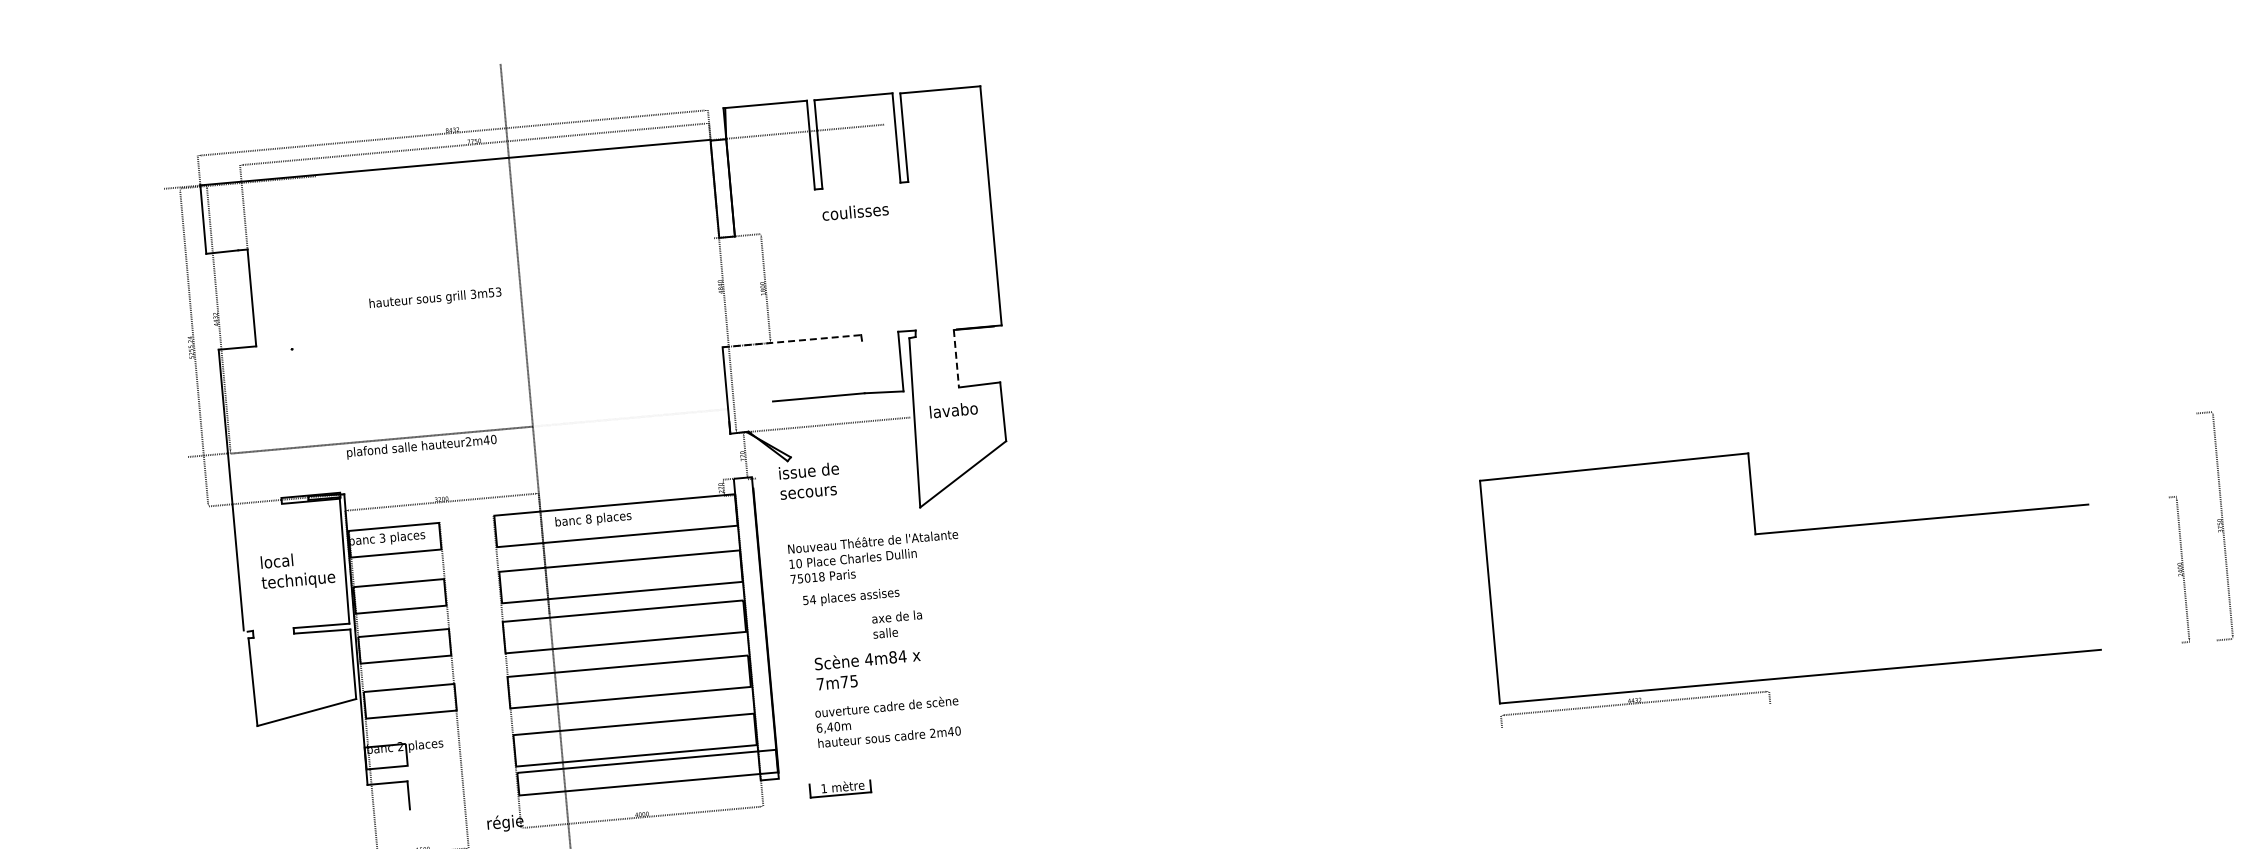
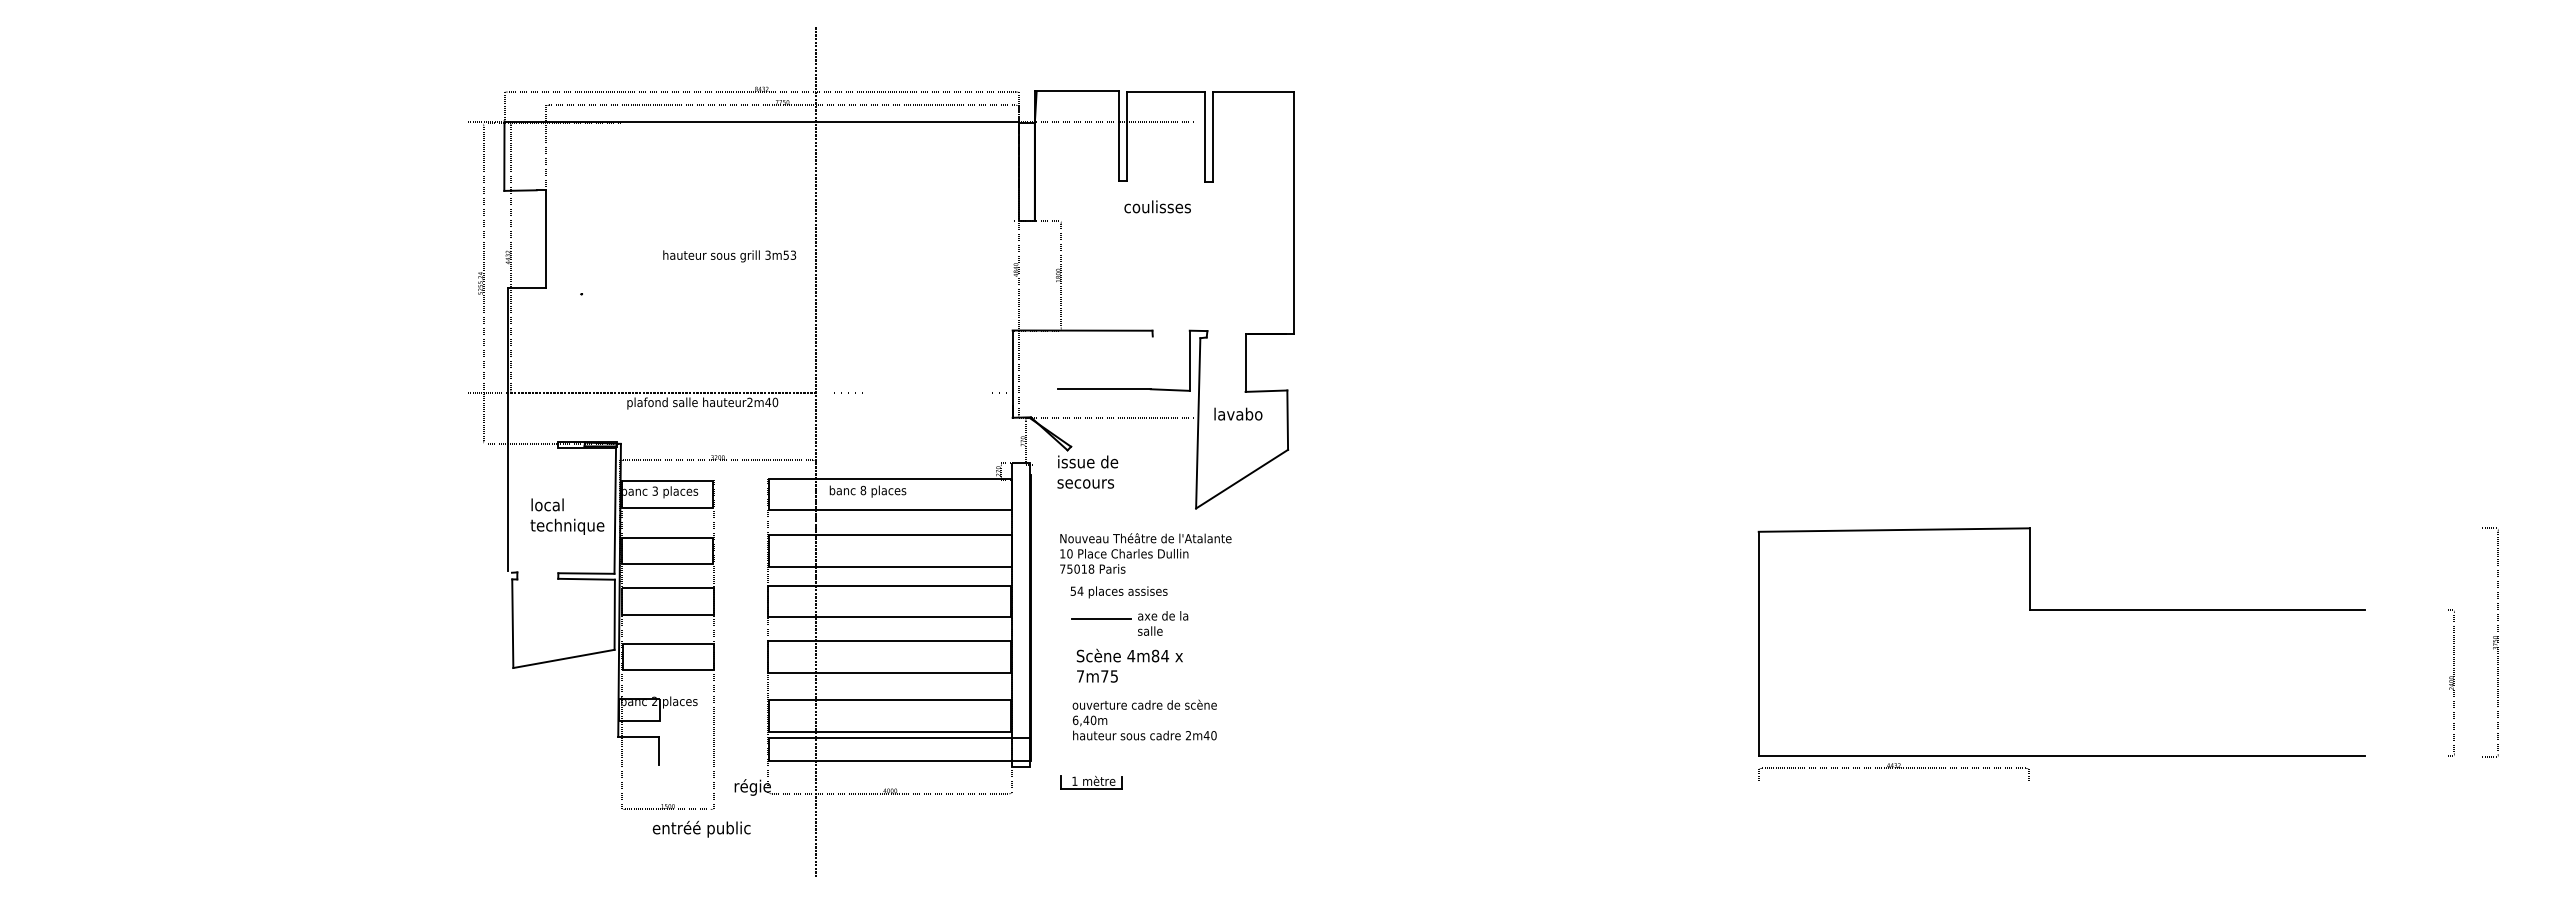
line: (791, 341) -> (1082, 330), dashed -> solid
line: (956, 358) -> (1245, 362), dashed -> solid
line: (835, 624) -> (1100, 618), added

